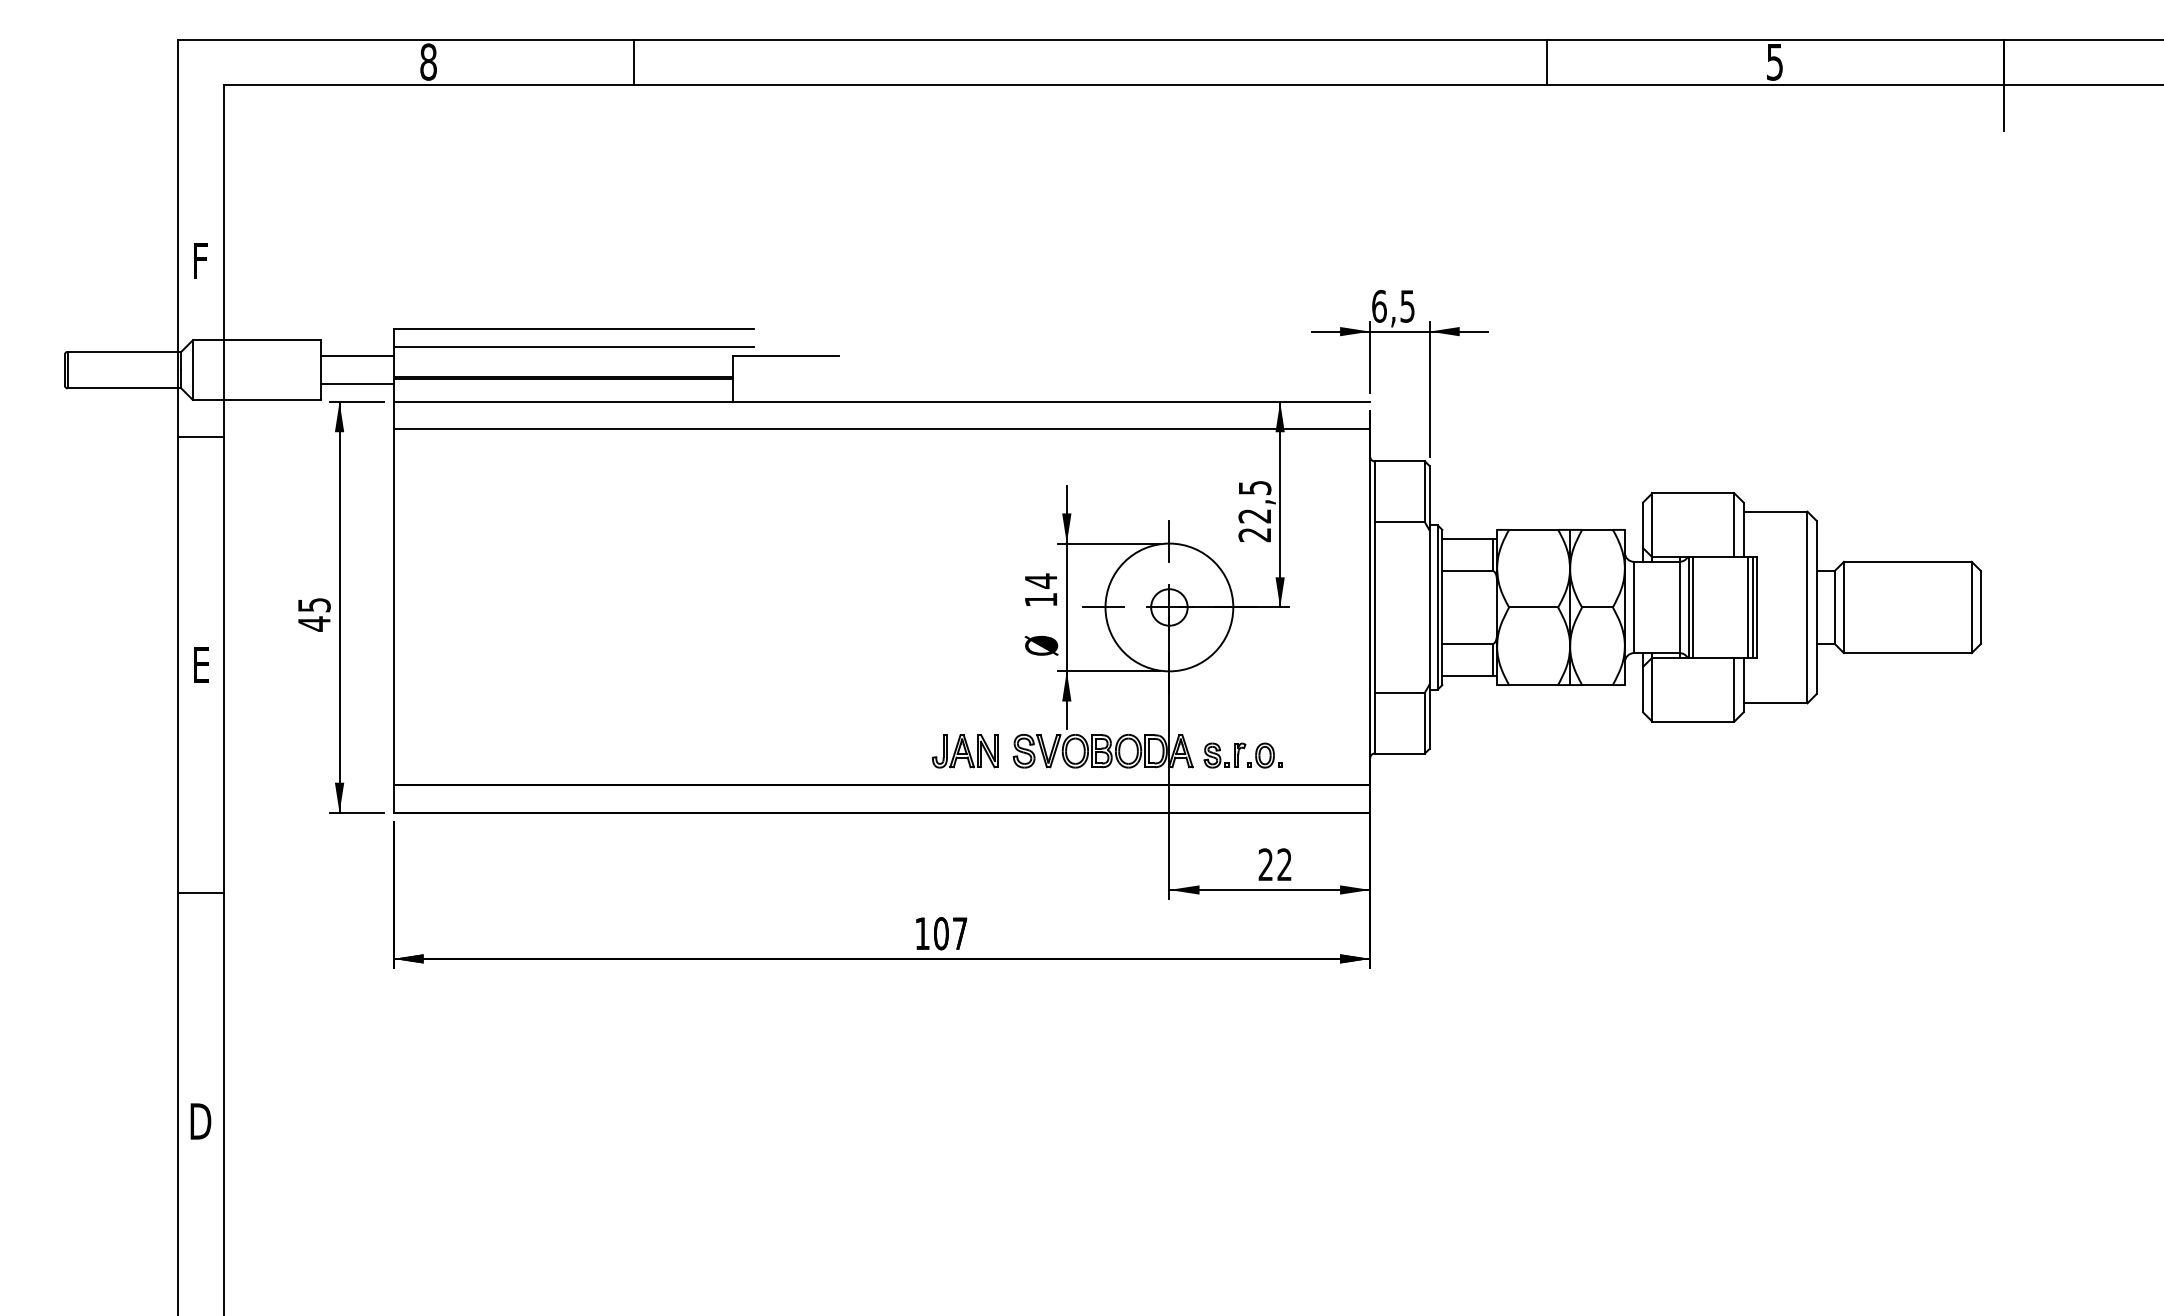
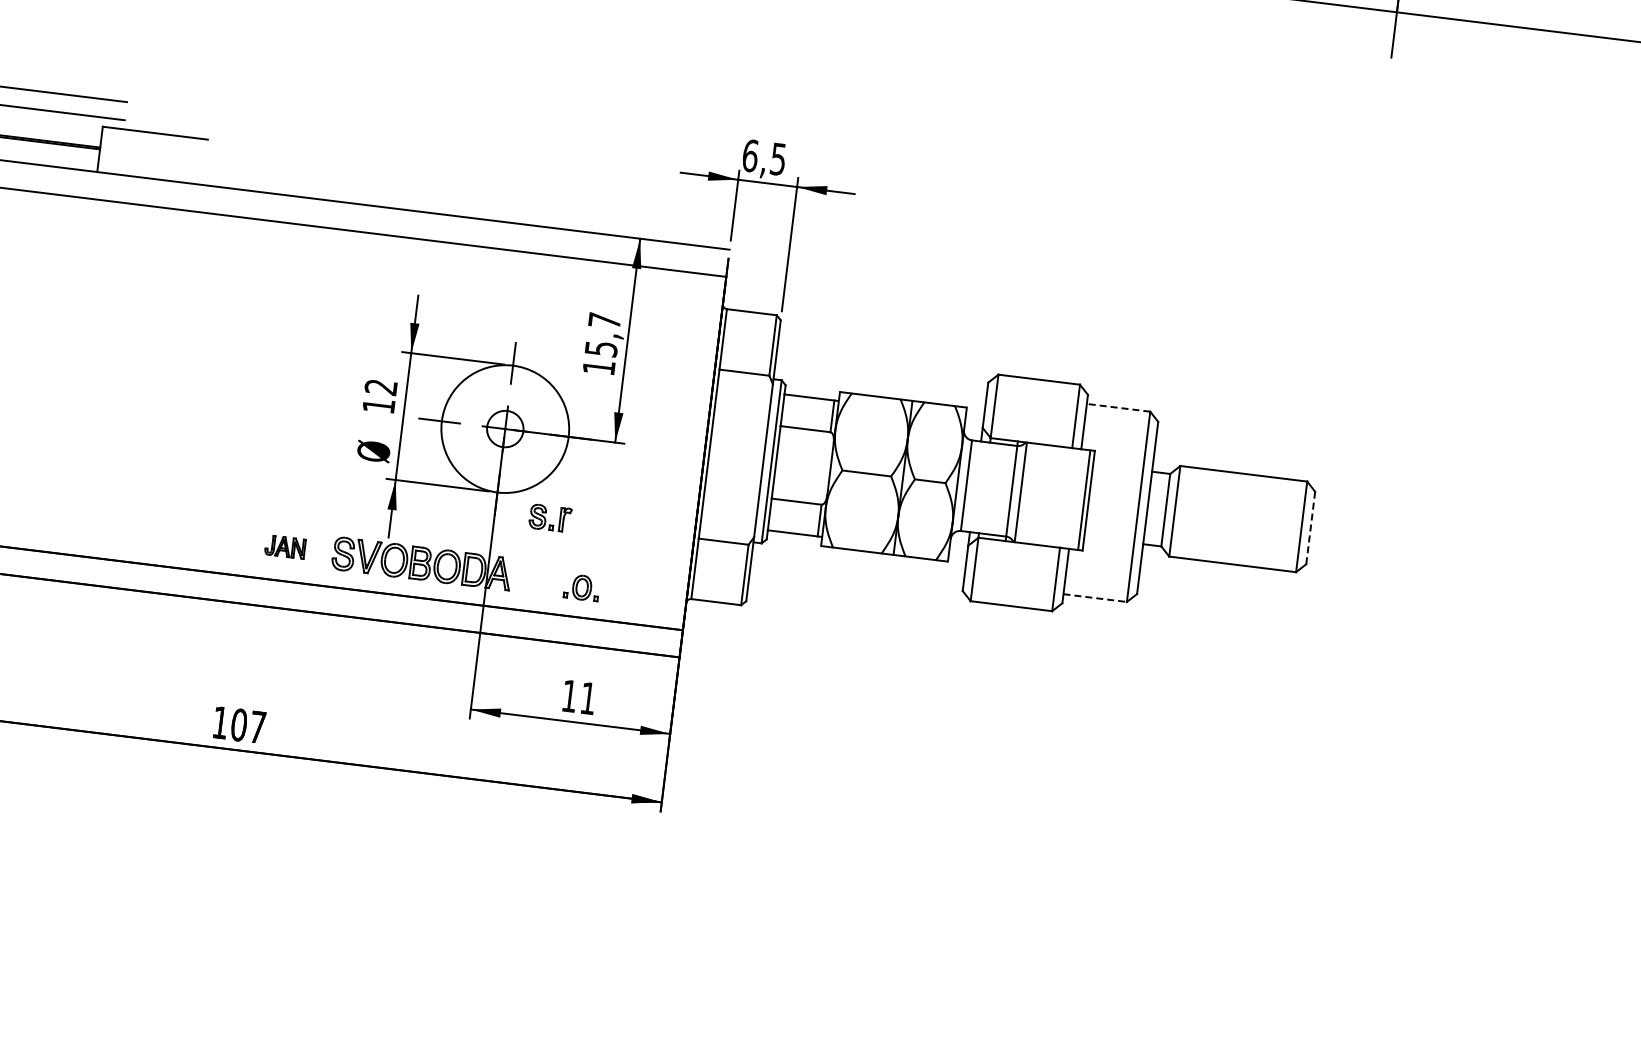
text: (1254, 511) -> (601, 344), 22,5 -> 15,7
line: (1775, 511) -> (1118, 407), solid -> dashed
text: (1040, 580) -> (380, 386), 14 -> 12
line: (1693, 607) -> (1025, 492), removed
line: (1748, 607) -> (1080, 499), removed
line: (1980, 607) -> (1310, 527), solid -> dashed
line: (1775, 703) -> (1095, 598), solid -> dashed
part: (965, 751) -> (285, 547), size x0.6
part: (1224, 755) -> (549, 518), moved
text: (1274, 864) -> (578, 697), 22 -> 11

